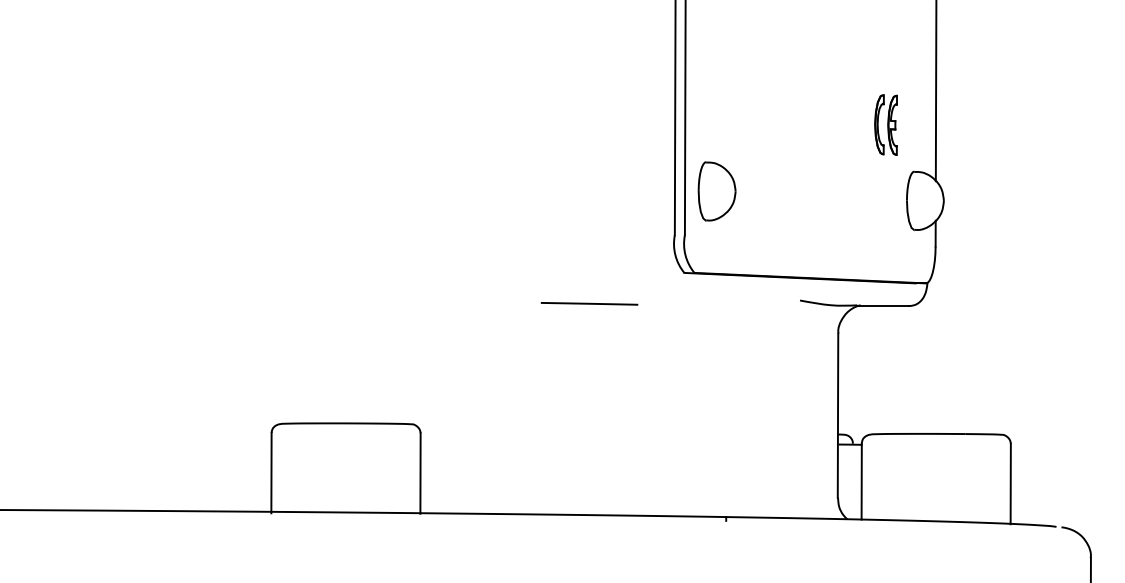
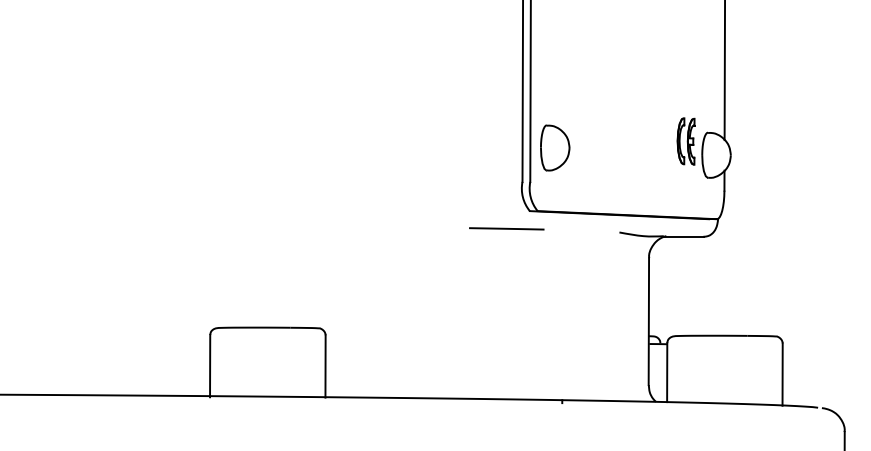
part: (885, 124) -> (685, 141), moved
line: (589, 303) -> (506, 228), moved

